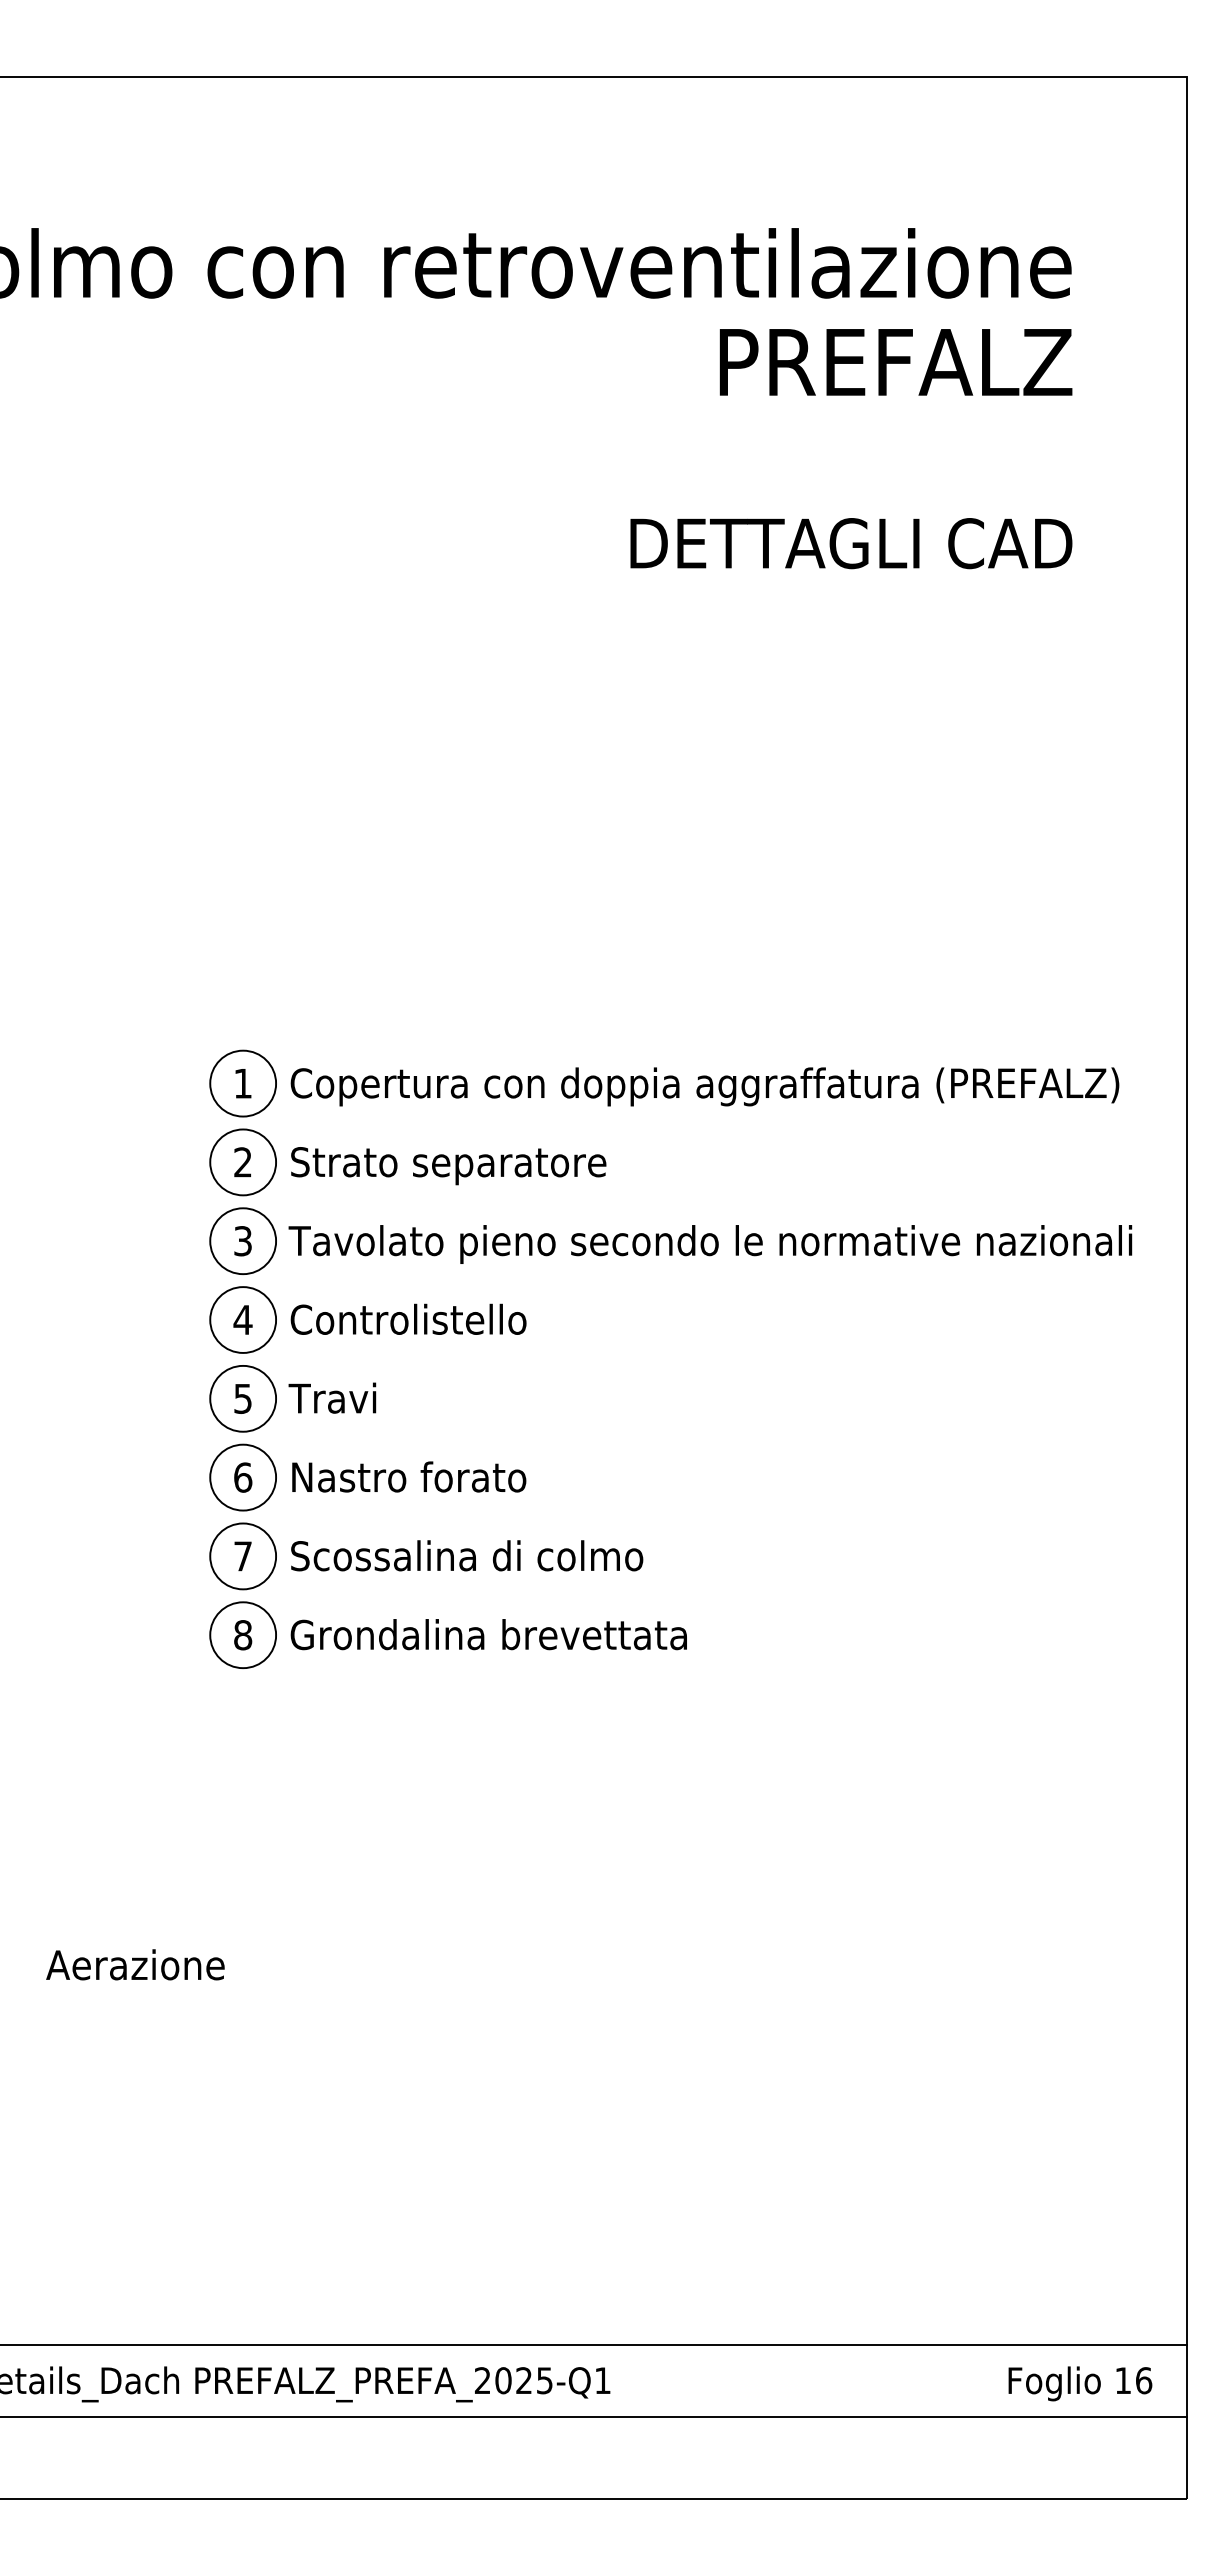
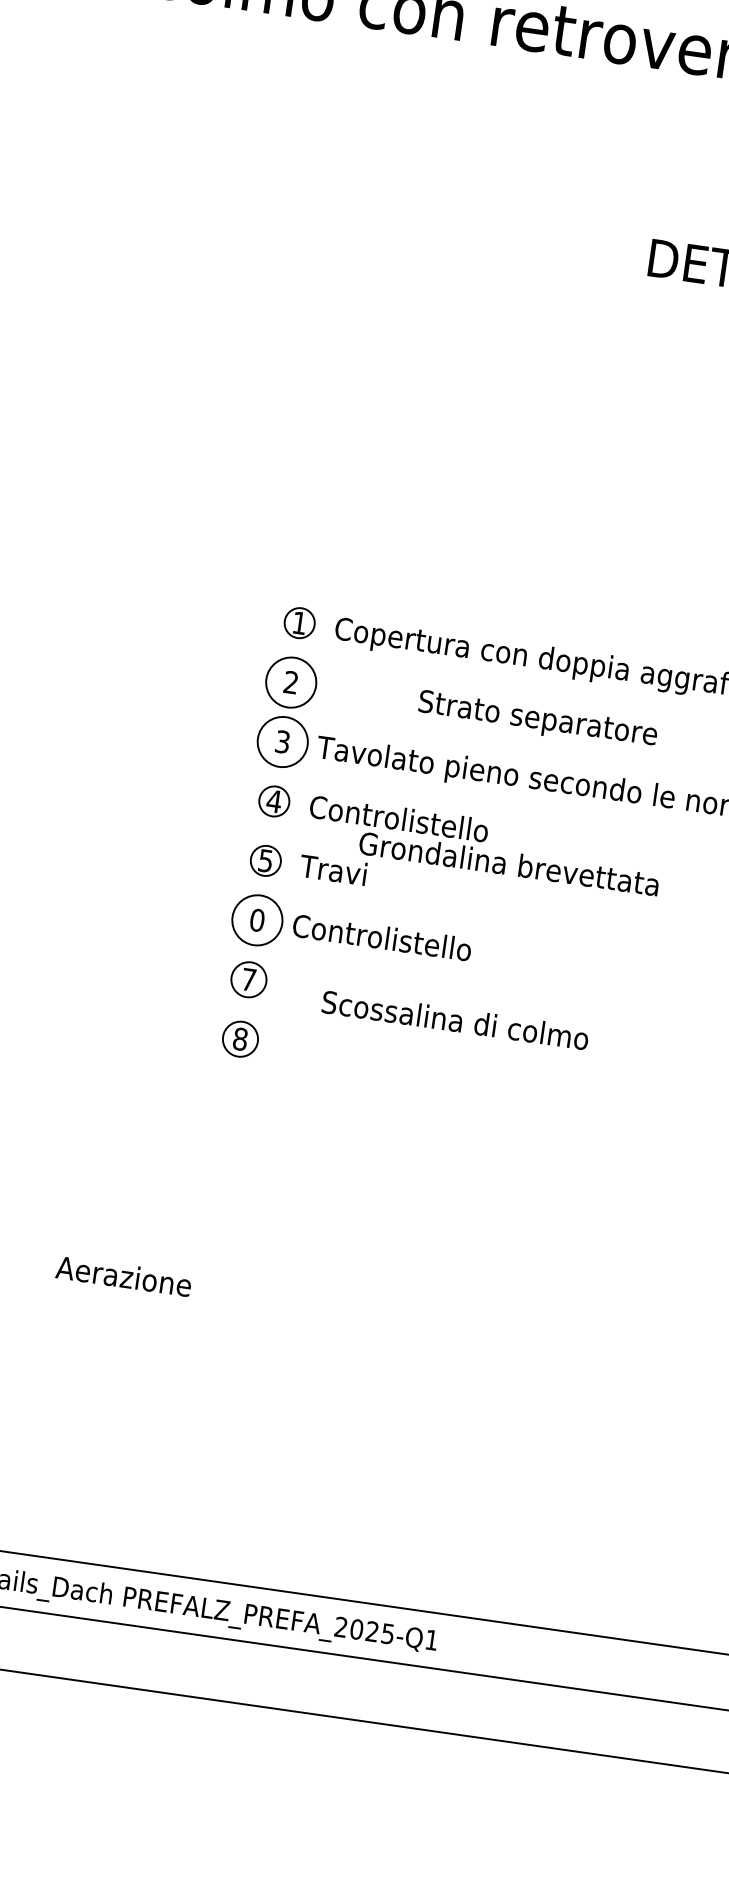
circle: (243, 1083) -> (299, 623), size x0.6
text: (448, 1166) -> (537, 720), moved
circle: (243, 1319) -> (274, 801), size x0.6
circle: (243, 1398) -> (266, 860), size x0.6
text: (408, 1476) -> (382, 937), Nastro forato -> Controlistello
text: (243, 1477) -> (257, 920), 6 -> 0
text: (467, 1555) -> (455, 1020), moved
circle: (243, 1556) -> (249, 979), size x0.7
text: (488, 1634) -> (508, 863), moved
circle: (243, 1635) -> (240, 1039), size x0.7

